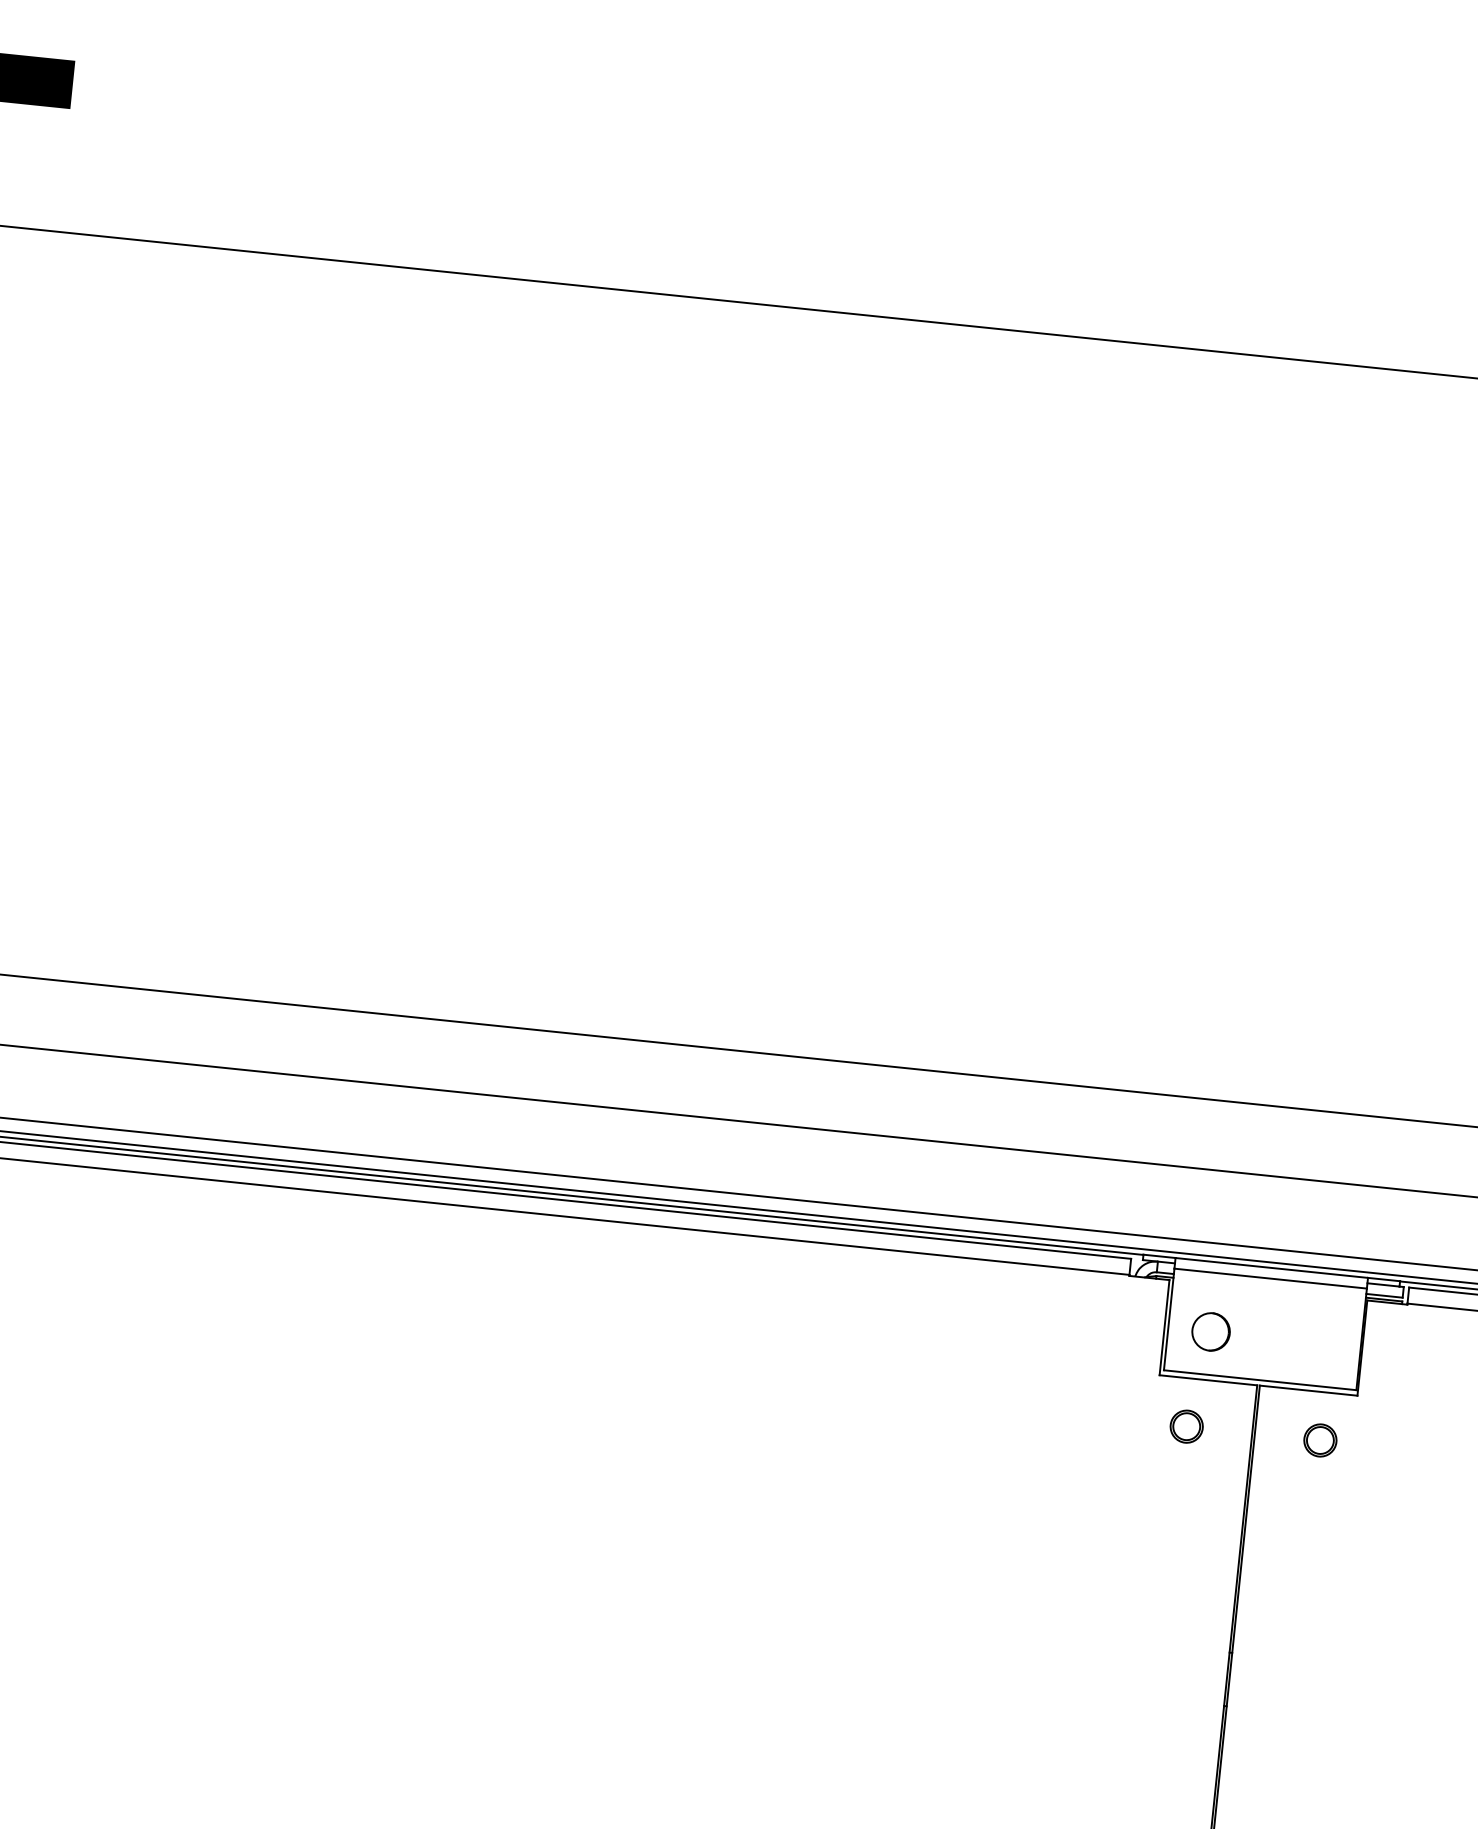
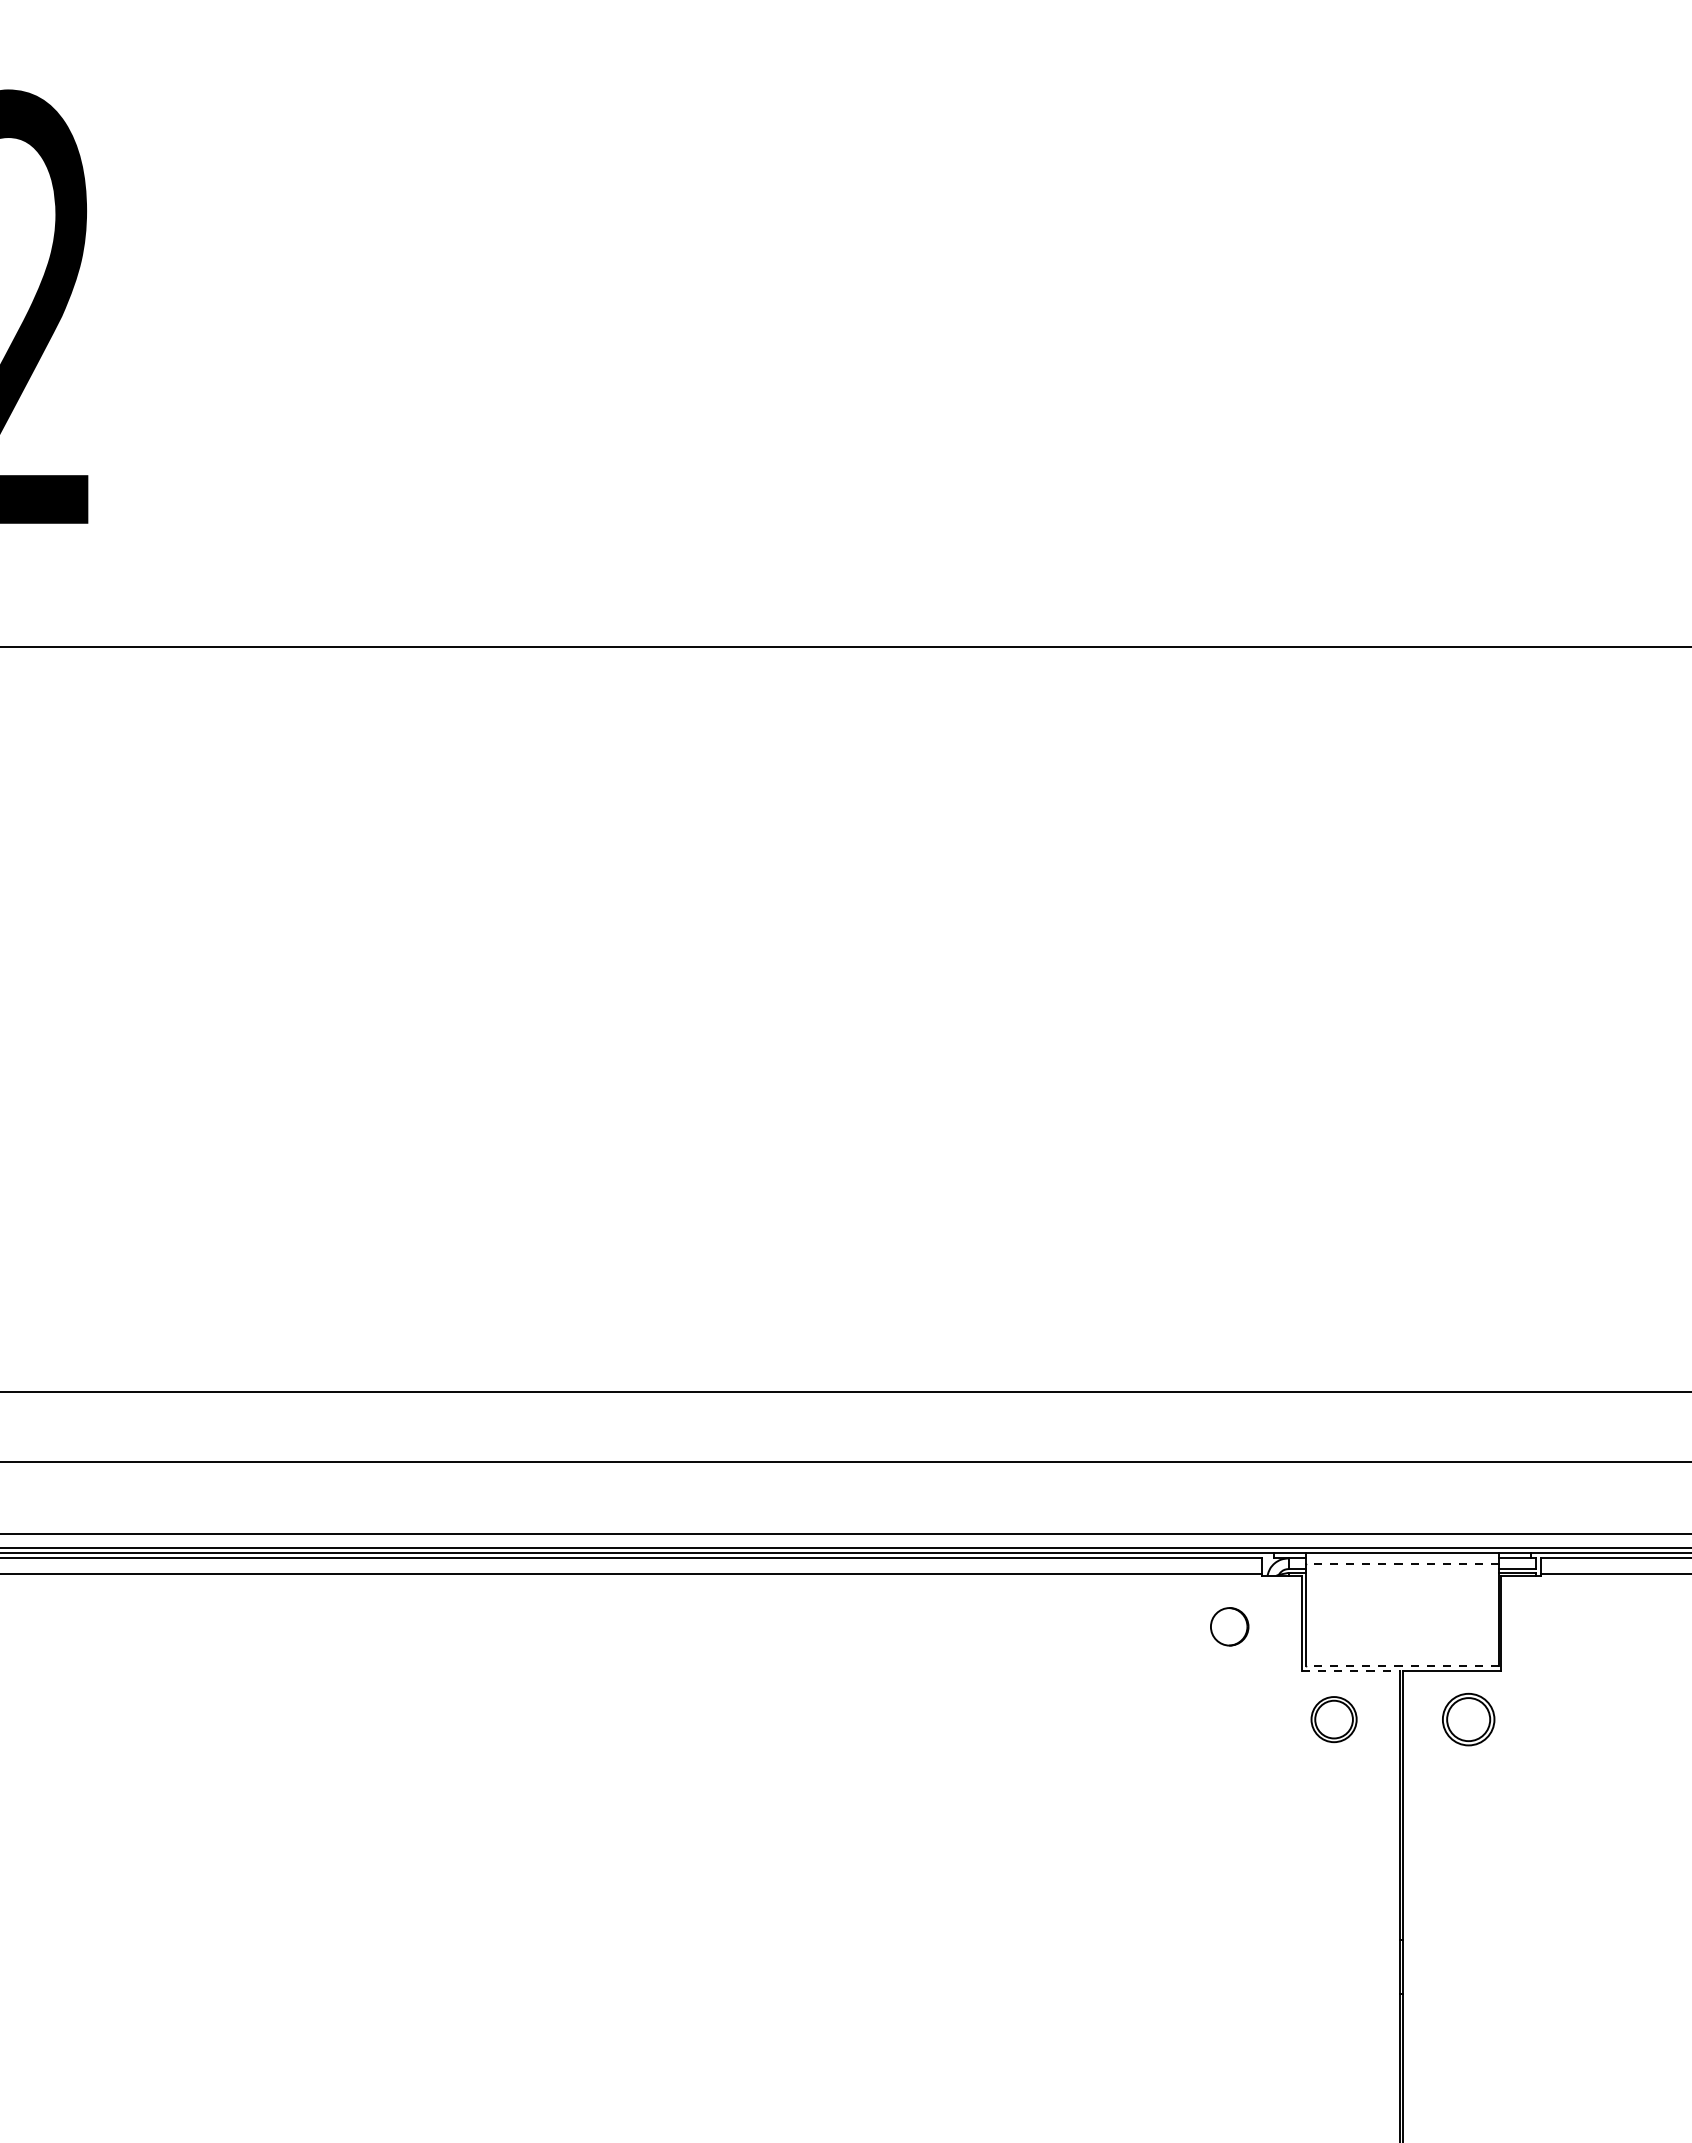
line: (1270, 1278) -> (1402, 1563), solid -> dashed
circle: (1210, 1331) -> (1229, 1626), moved
line: (1260, 1379) -> (1402, 1665), solid -> dashed
line: (1208, 1380) -> (1351, 1671), solid -> dashed
part: (1187, 1426) -> (1334, 1719), size x1.4
part: (1320, 1440) -> (1468, 1719), size x1.6

